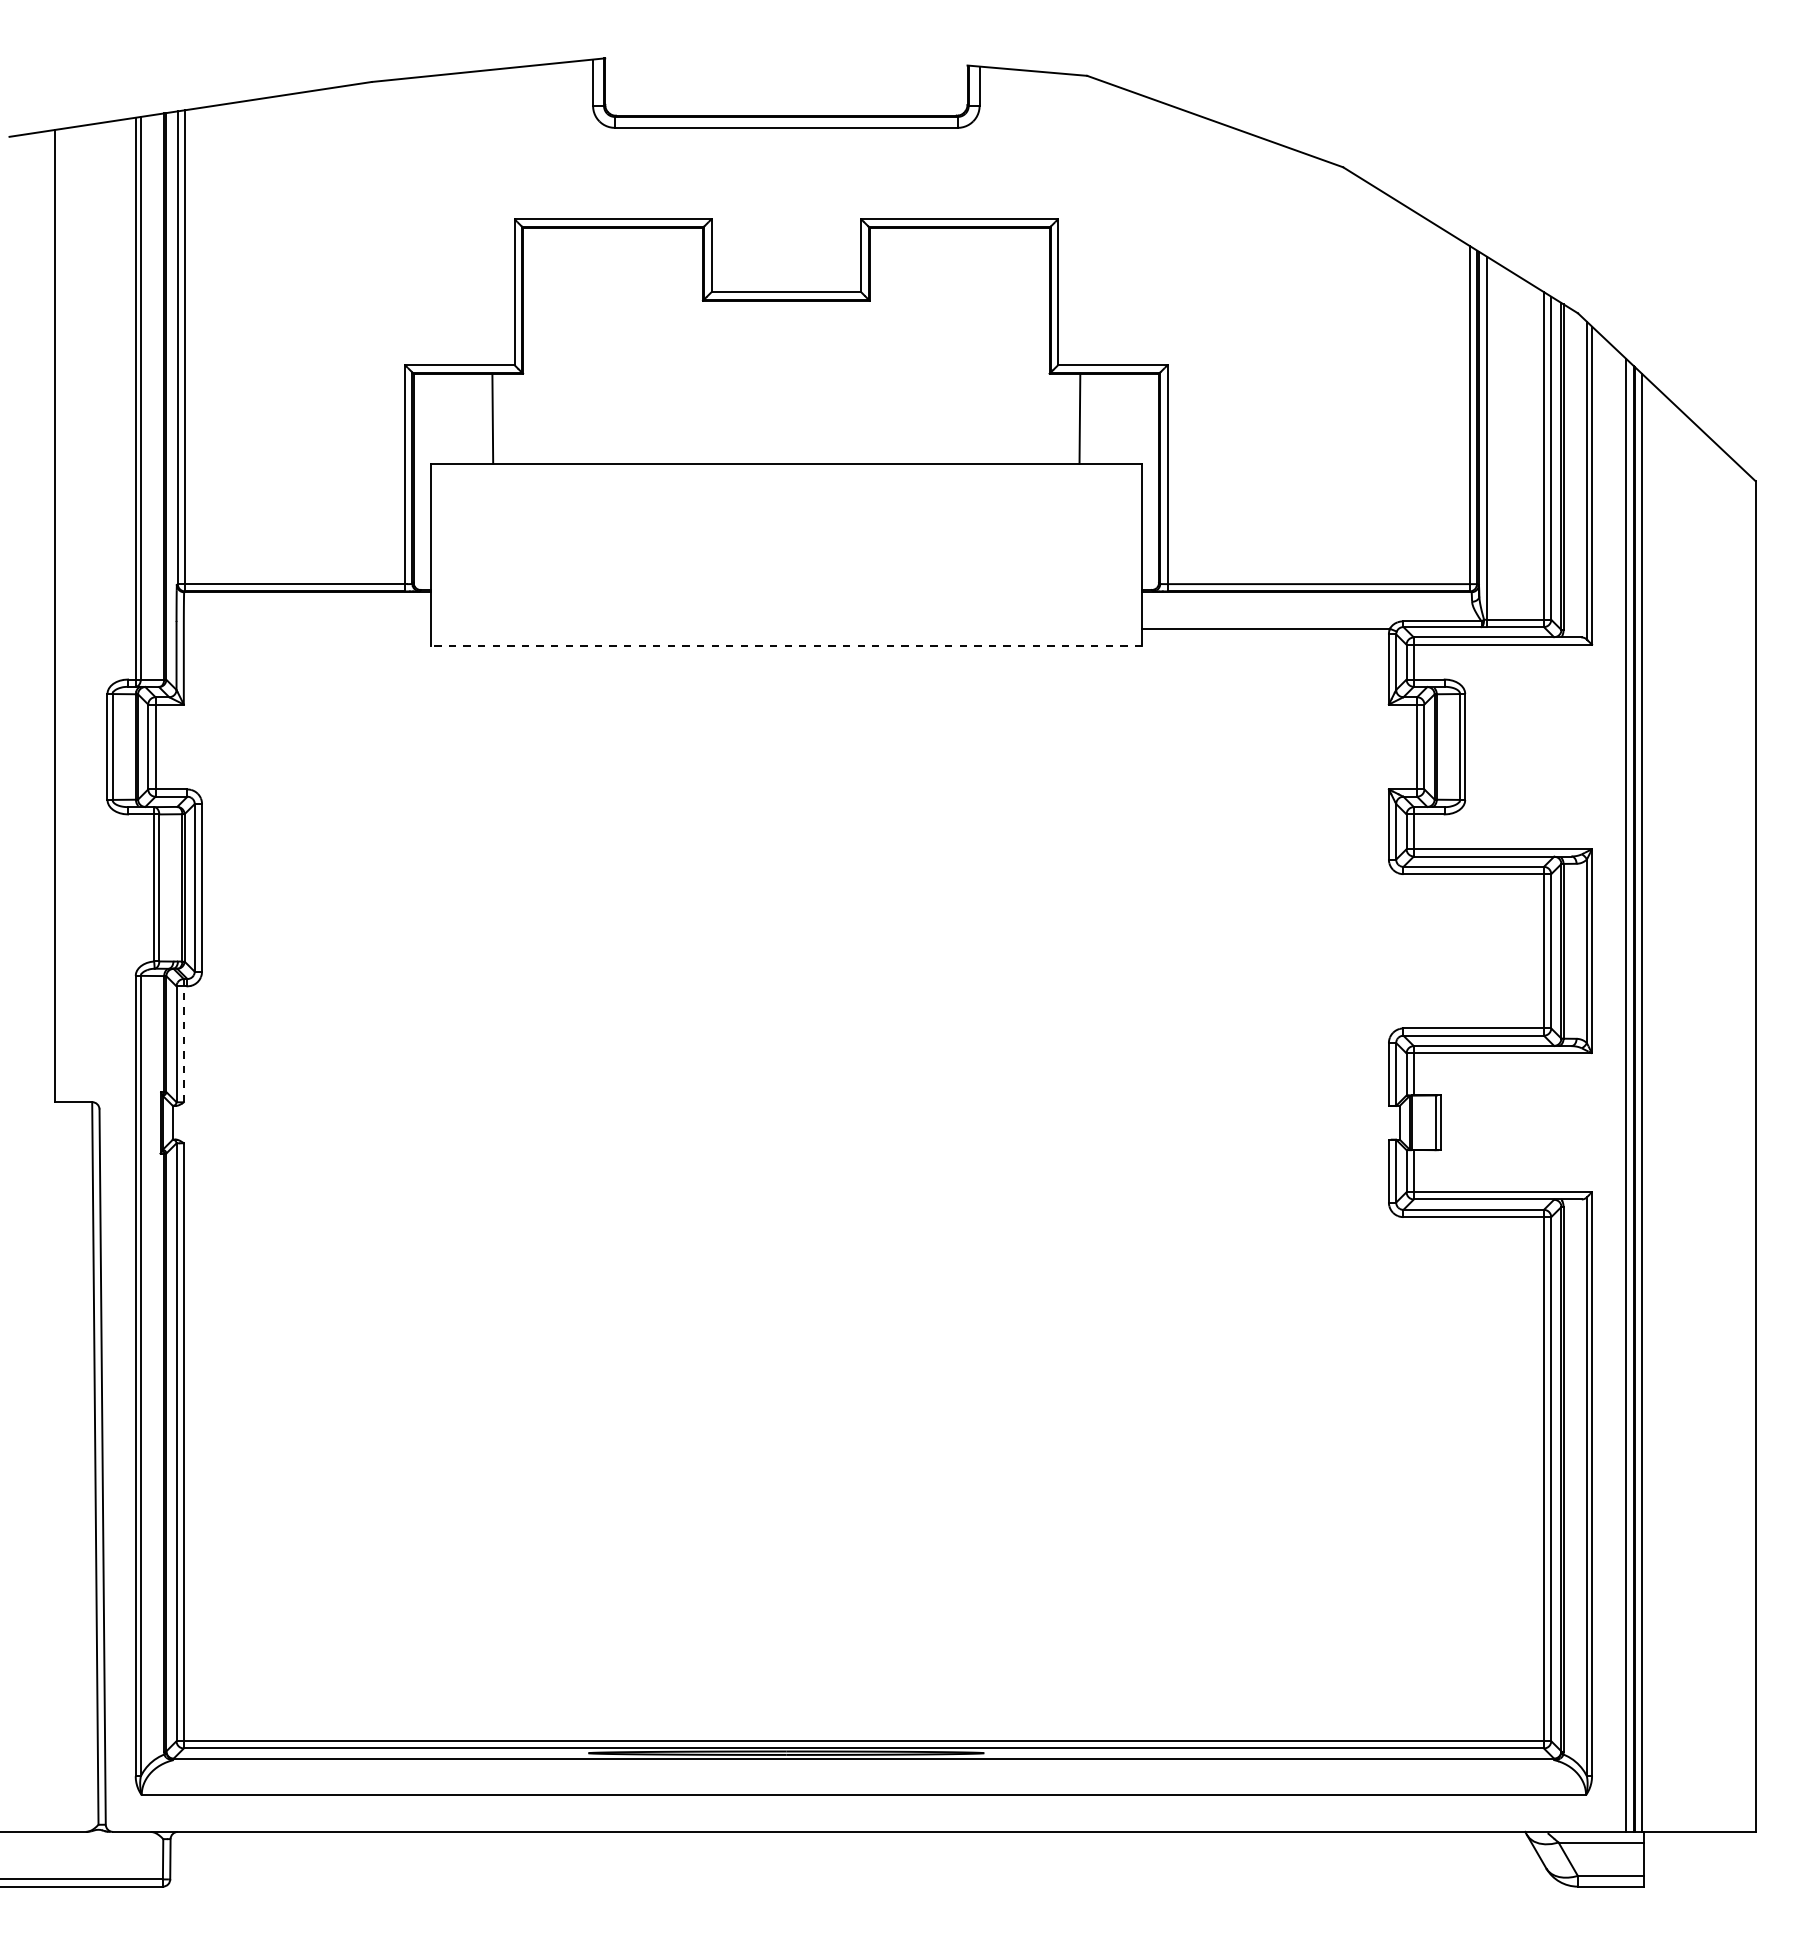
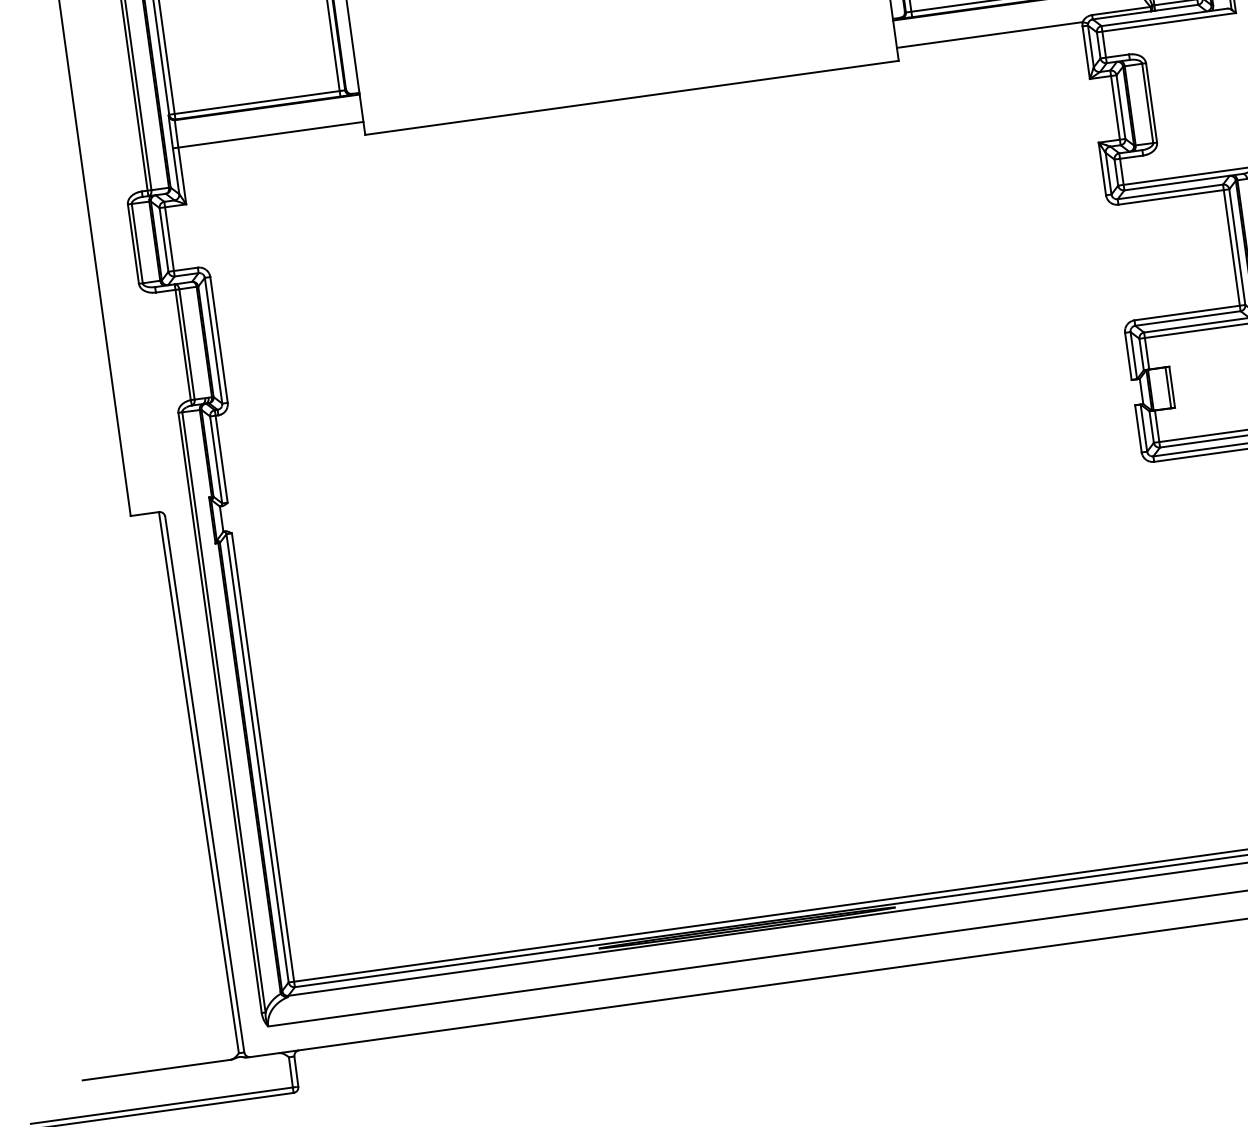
line: (303, 628) -> (268, 134), added
line: (786, 646) -> (632, 98), dashed -> solid
line: (183, 1040) -> (221, 456), dashed -> solid

